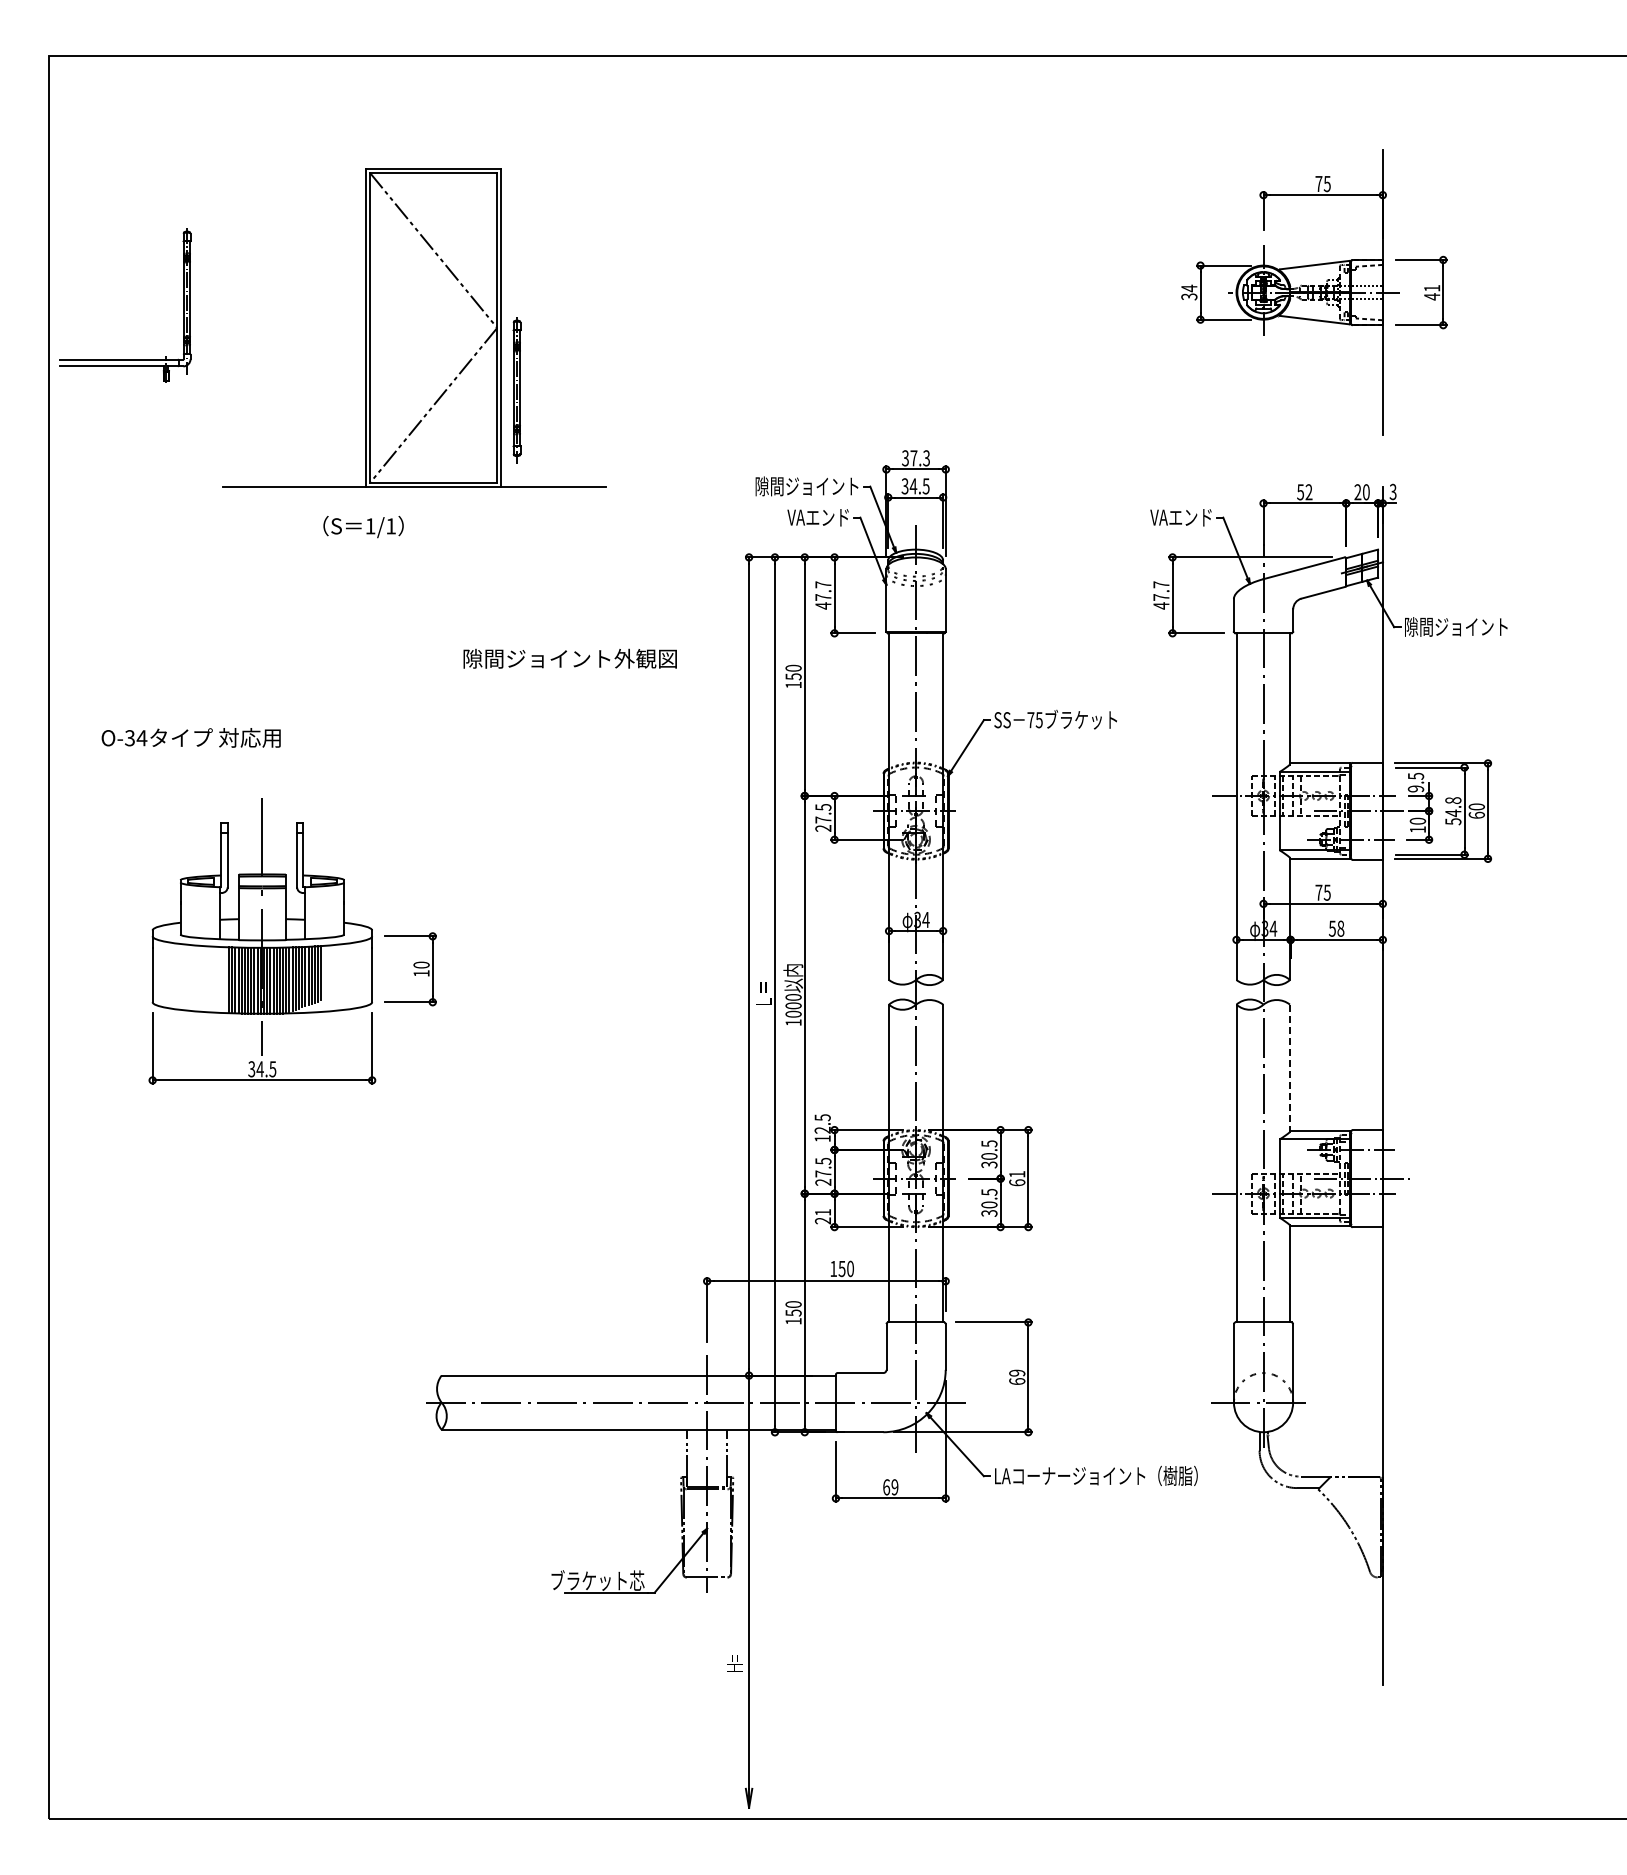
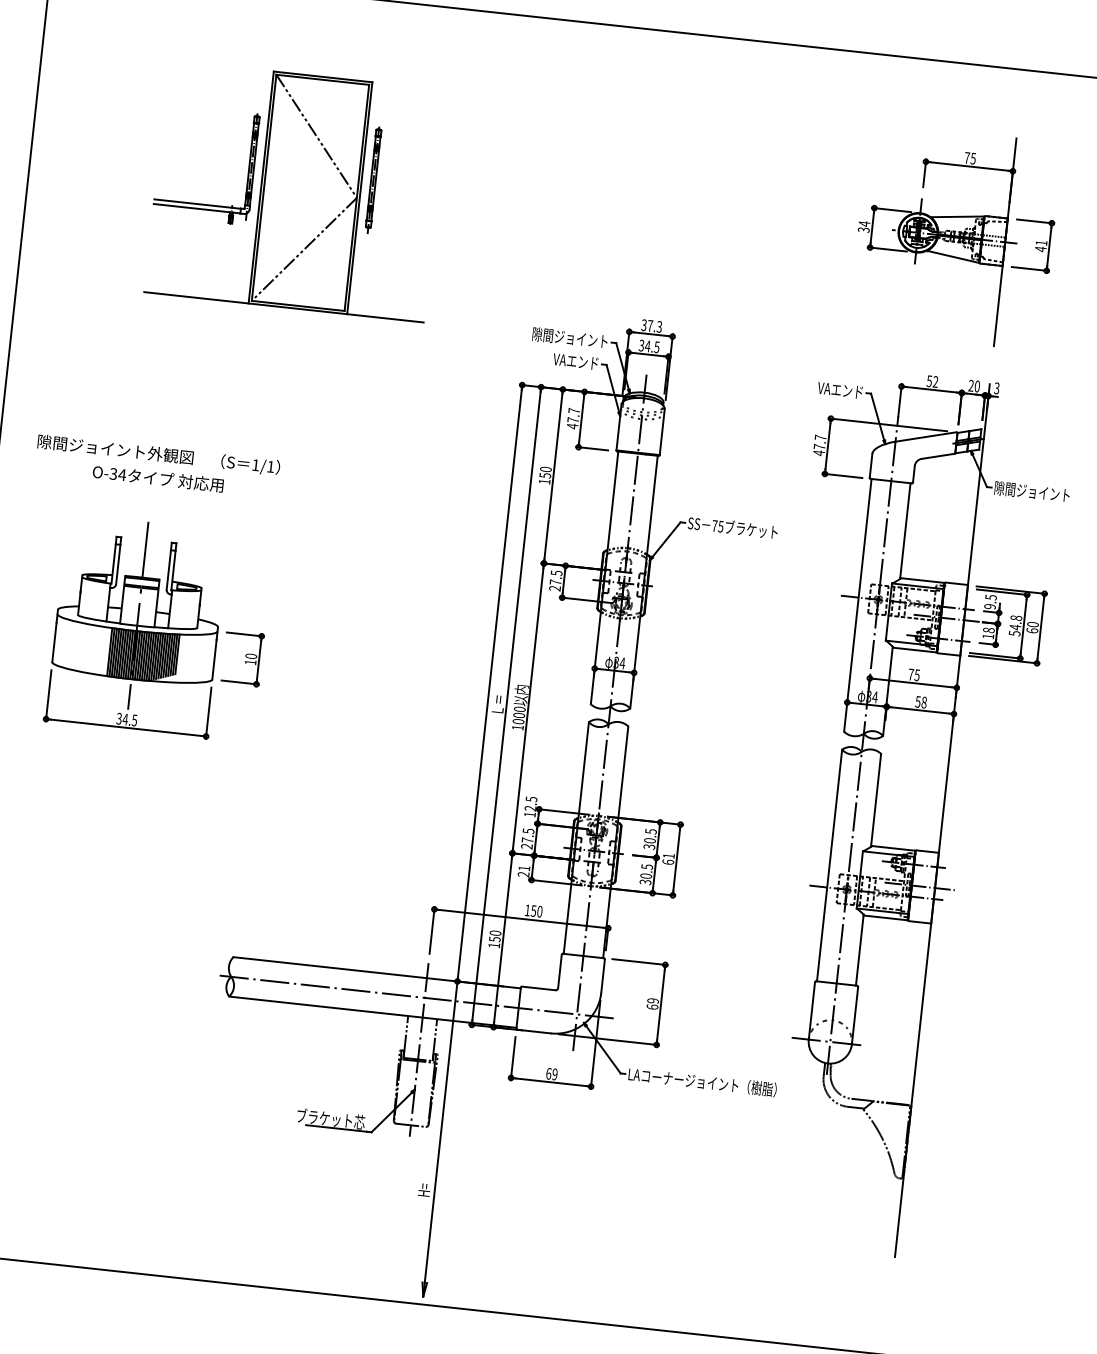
part: (125, 359) -> (202, 204), moved
part: (516, 390) -> (373, 180), moved
text: (363, 527) -> (250, 465), moved
text: (569, 658) -> (115, 449), moved
text: (190, 737) -> (157, 478), moved
text: (1417, 820) -> (988, 629), 10 -> 18
line: (1289, 1068) -> (875, 800), dashed -> solid

